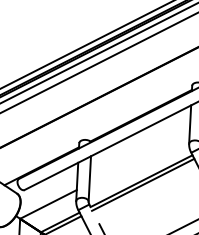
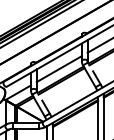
line: (137, 158) -> (58, 69), added

